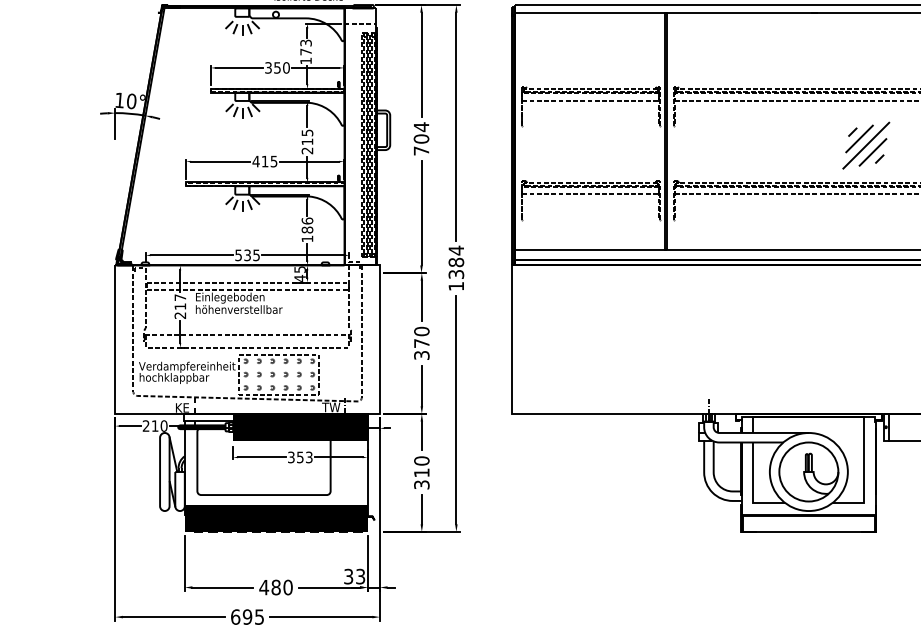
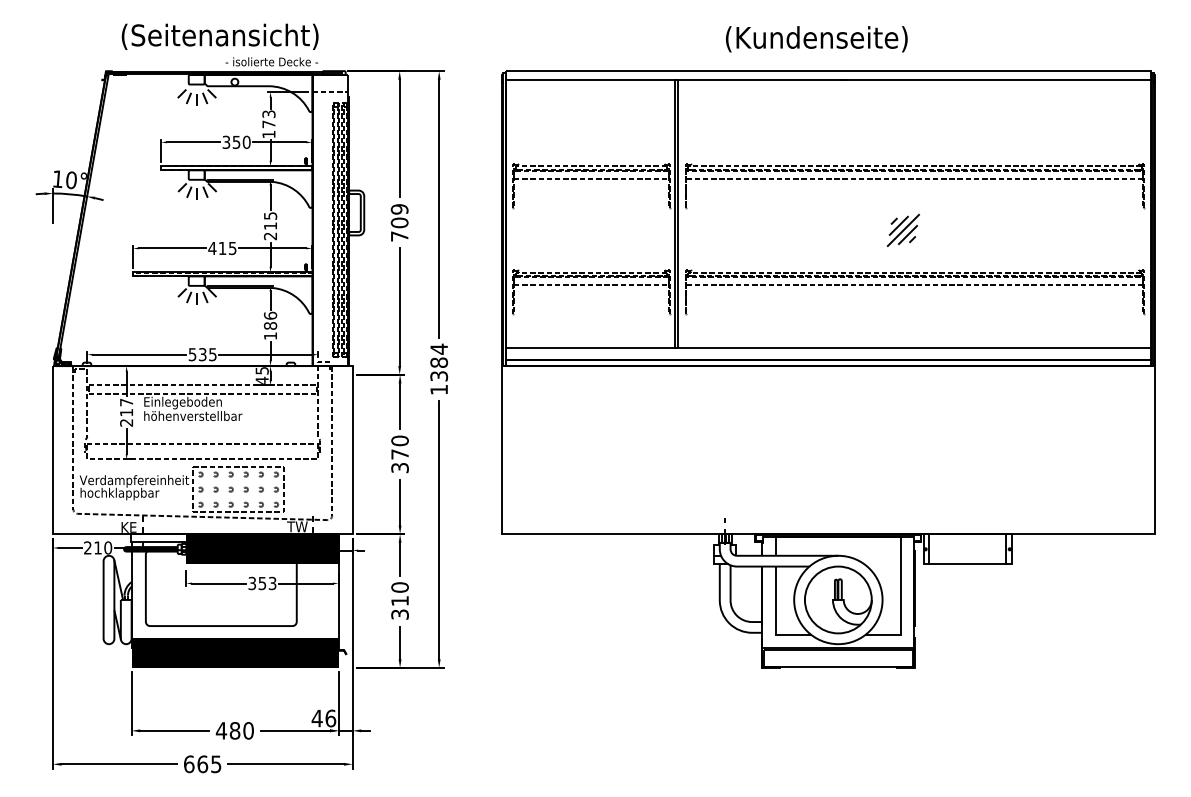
text: (421, 127) -> (399, 209), 704 -> 709
part: (866, 145) -> (903, 230), size x0.6
text: (354, 576) -> (323, 718), 33 -> 46
text: (247, 617) -> (202, 764), 695 -> 665

